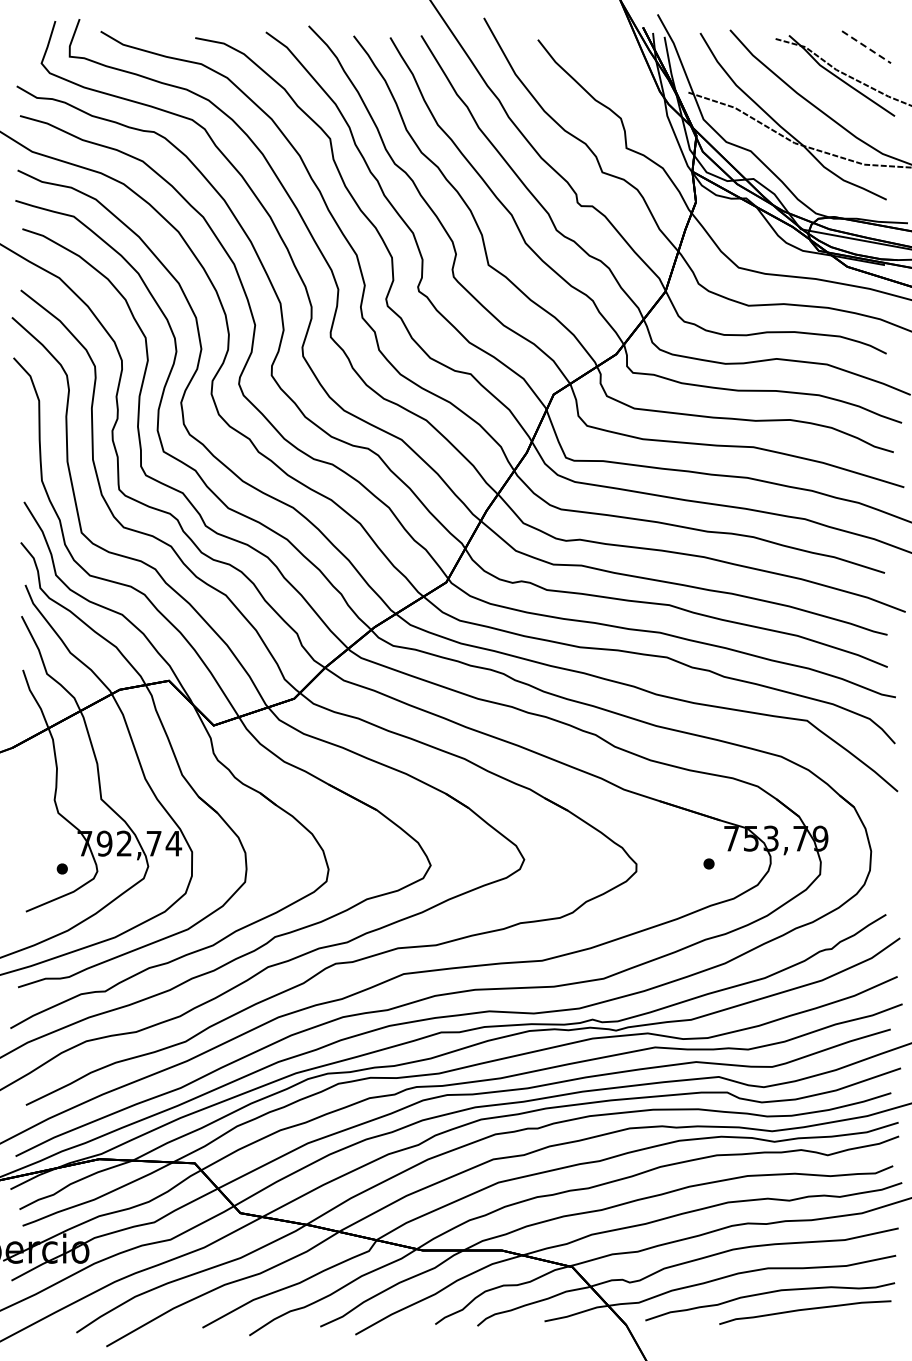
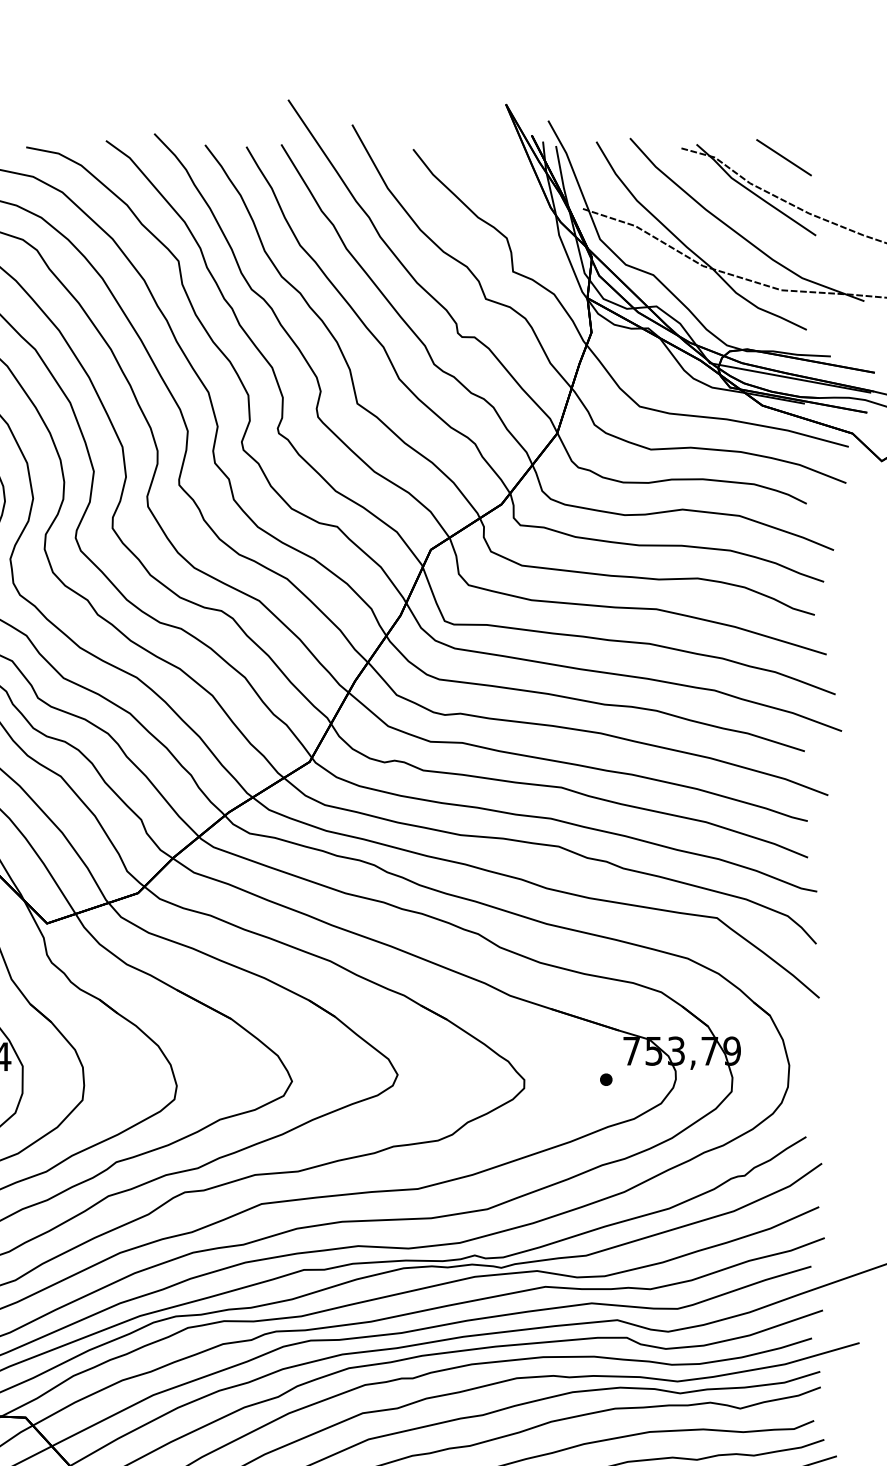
line: (866, 47) -> (784, 158), dashed -> solid

